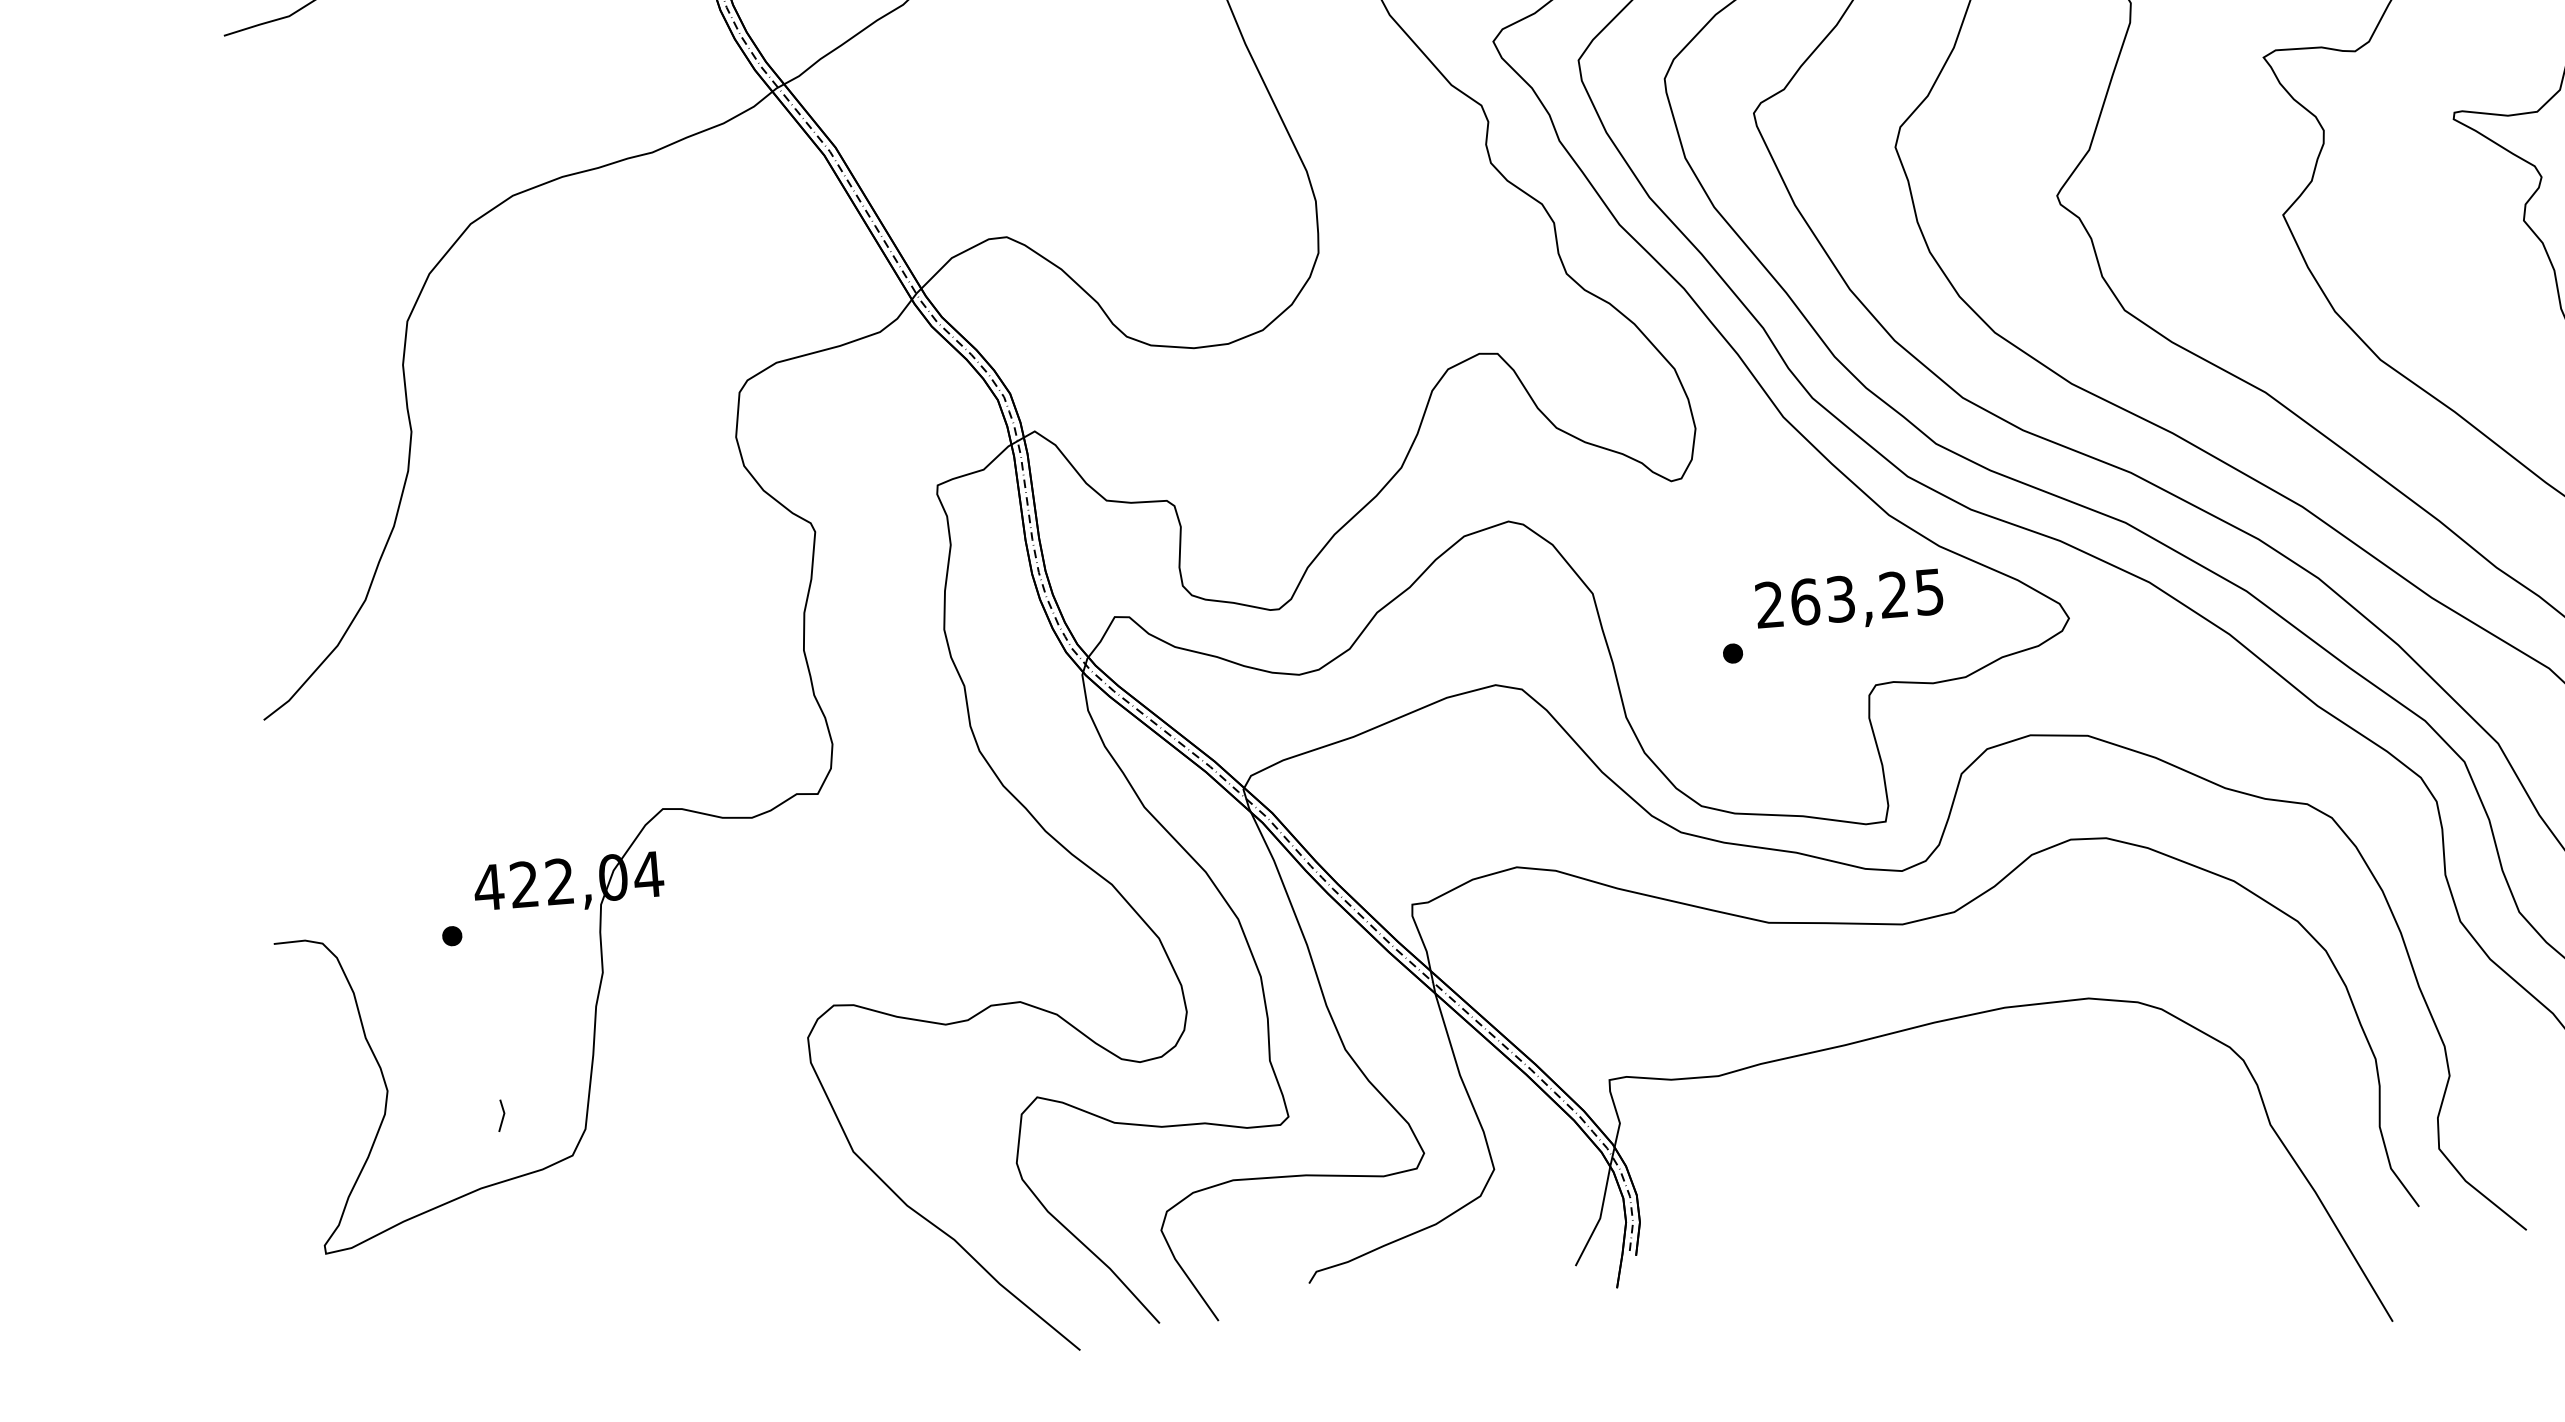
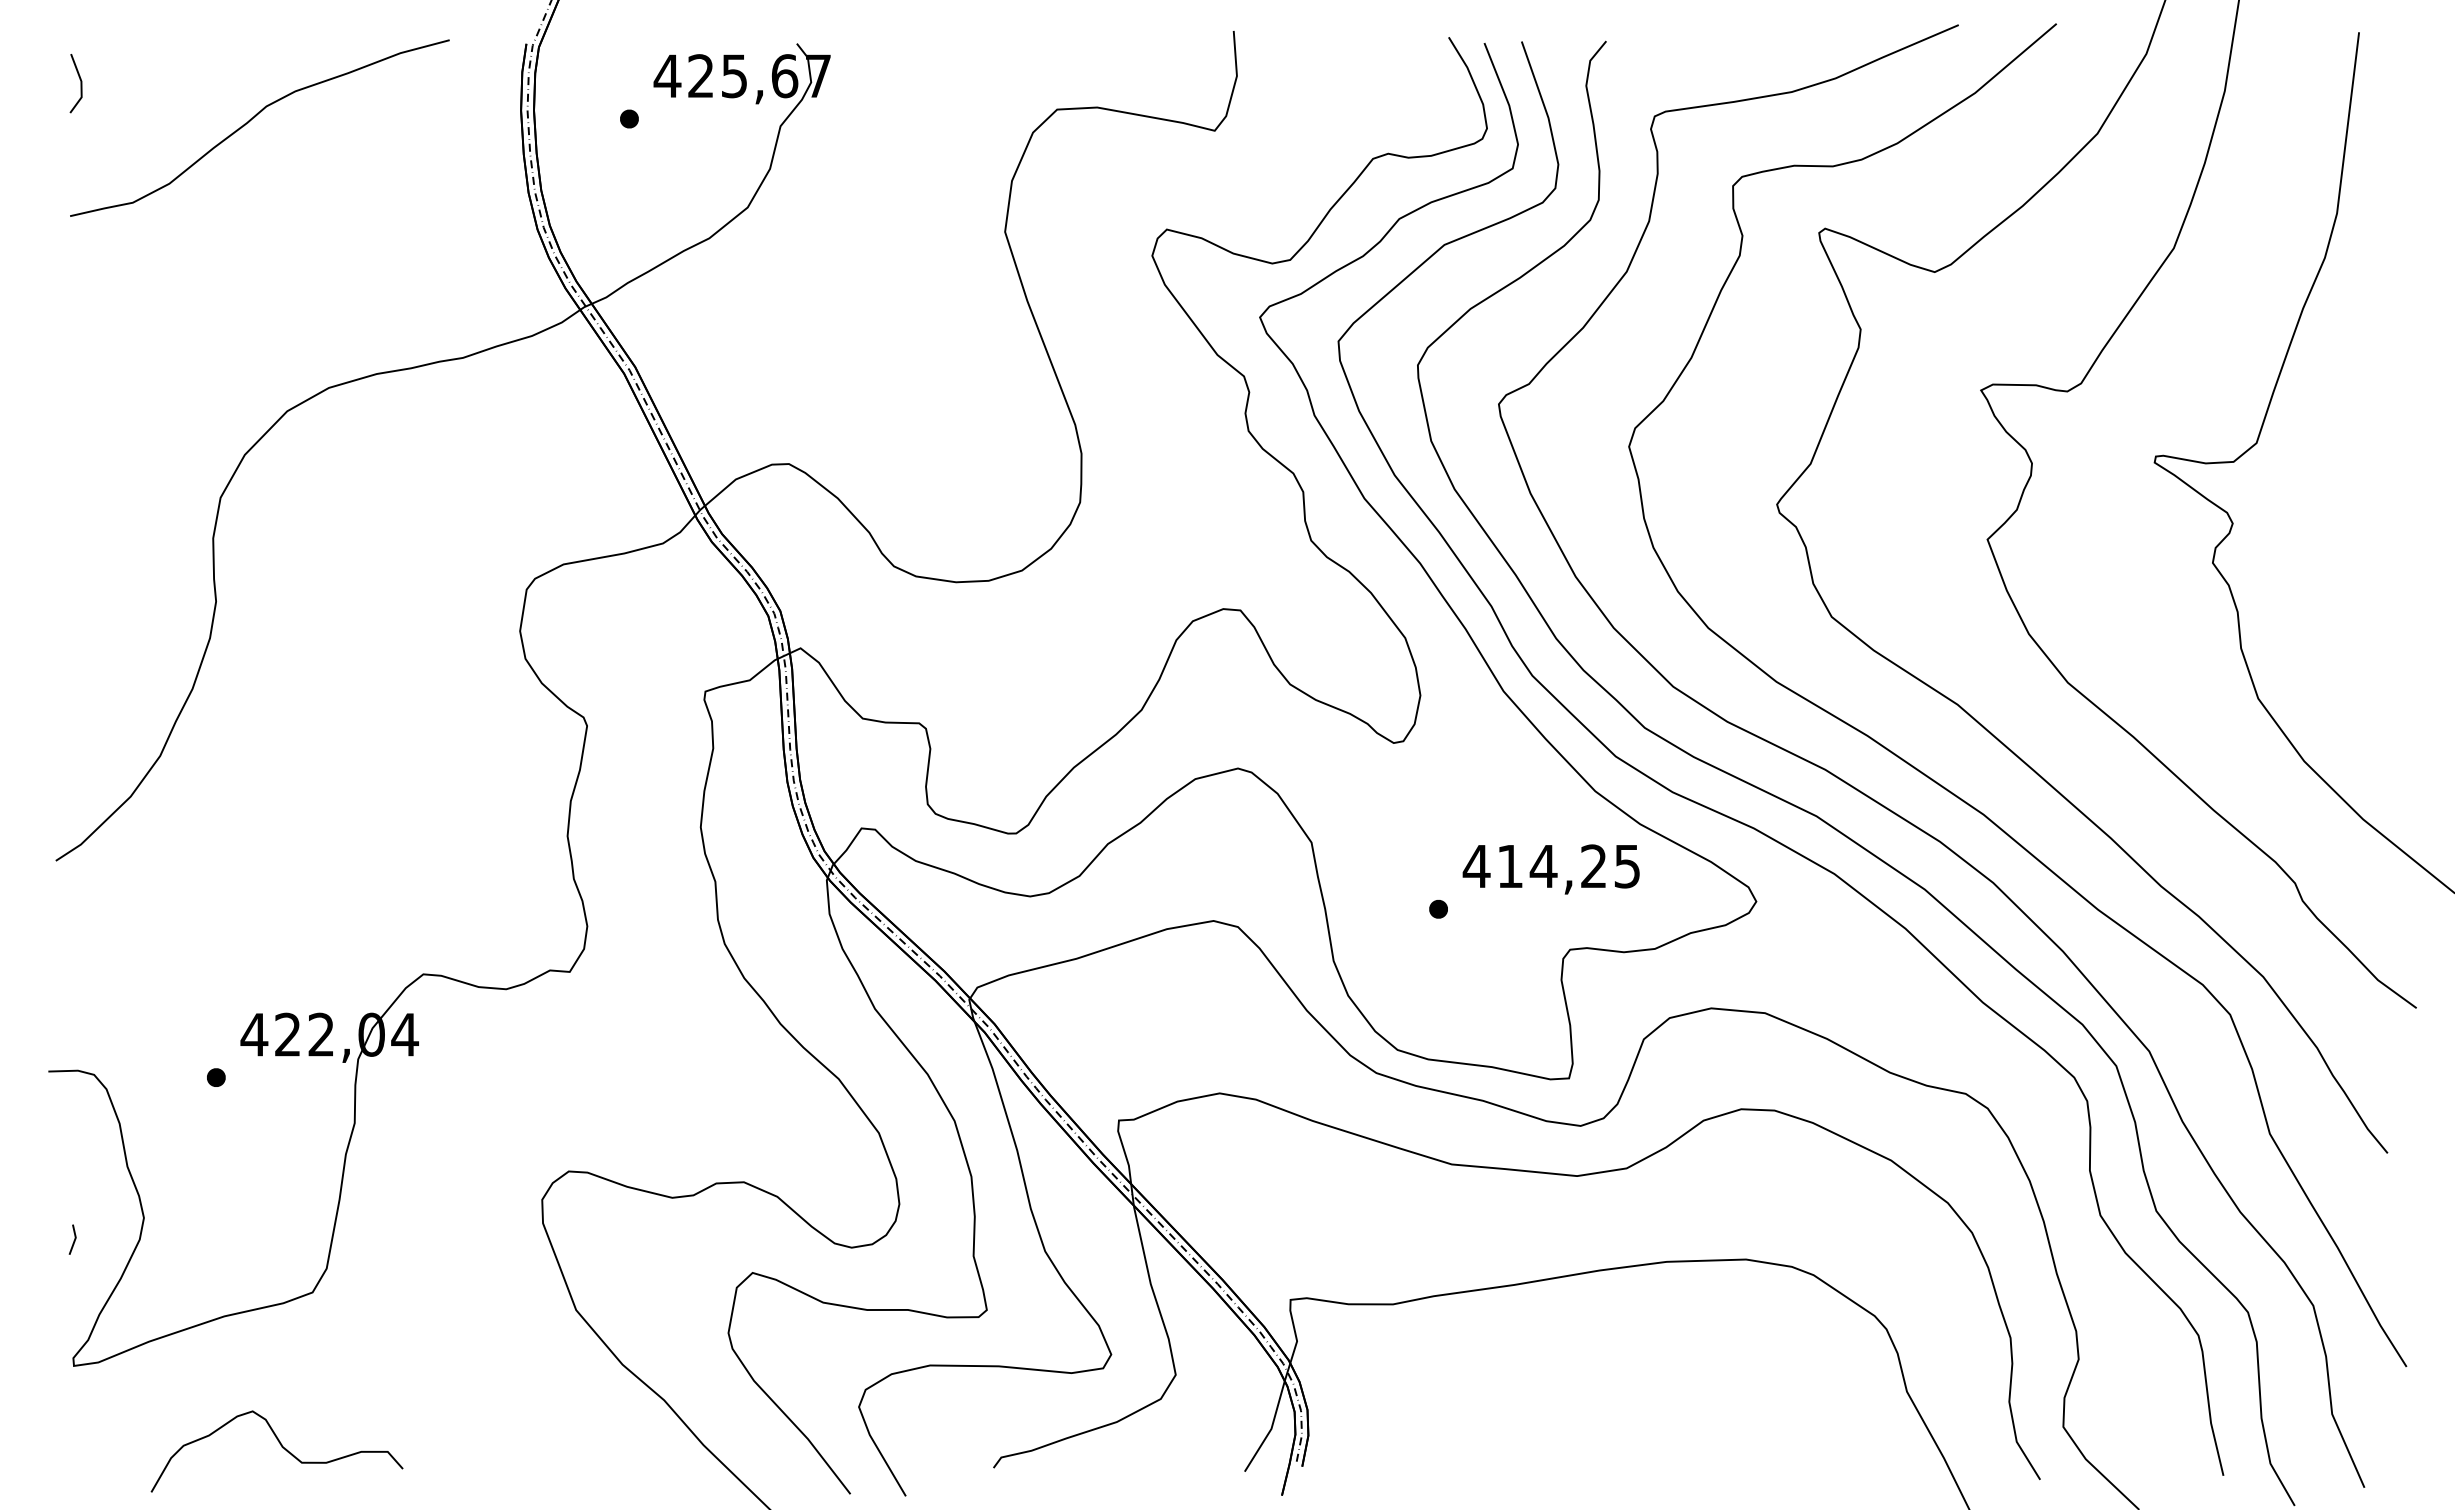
text: (1804, 602) -> (1509, 866), 263,25 -> 414,25
line: (502, 1116) -> (73, 1240), moved
curve: (552, 1322) -> (281, 1447), added

